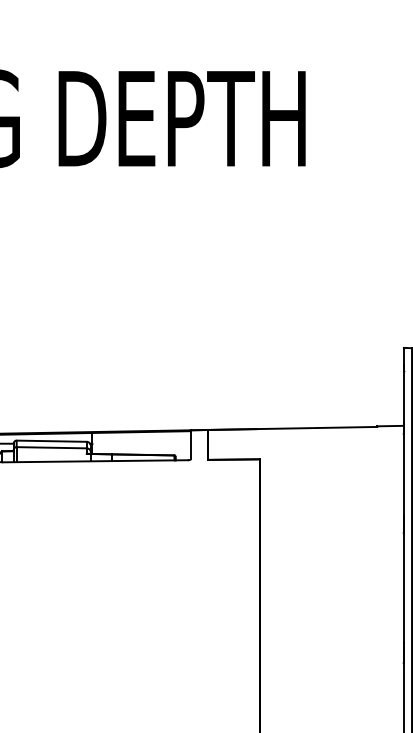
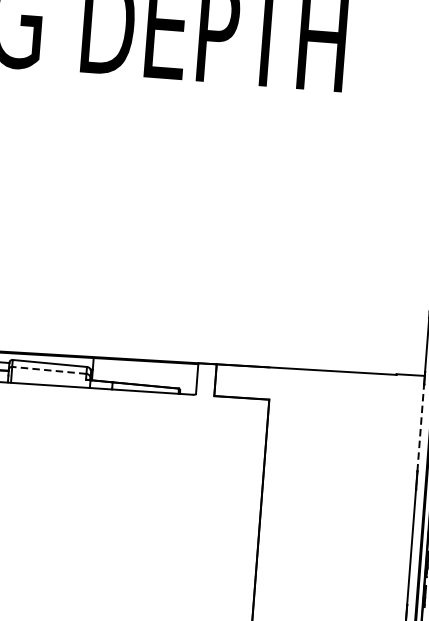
line: (51, 447) -> (49, 370), solid -> dashed
line: (403, 474) -> (420, 427), solid -> dashed

